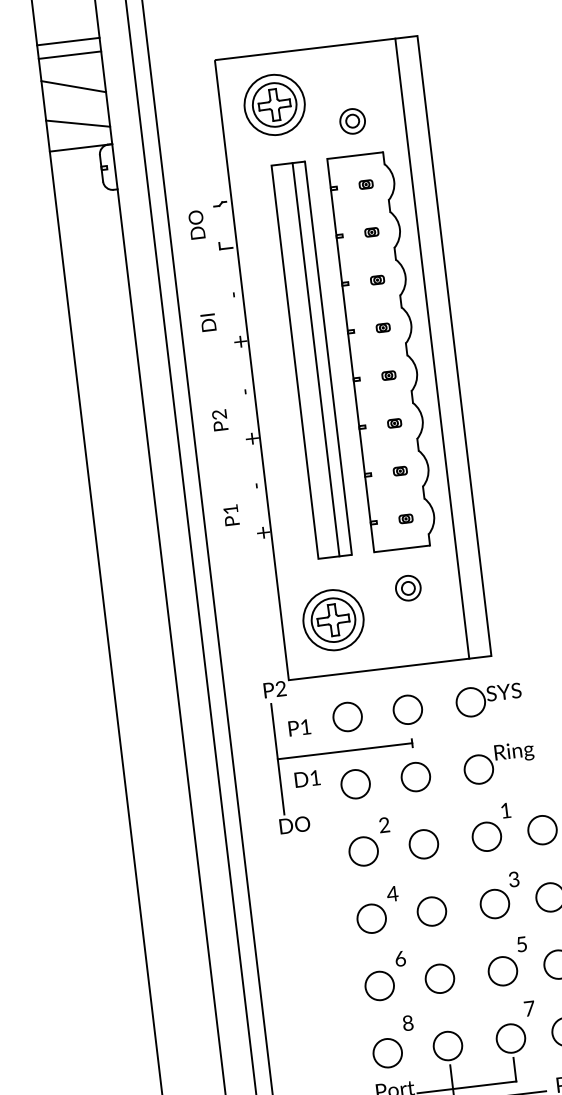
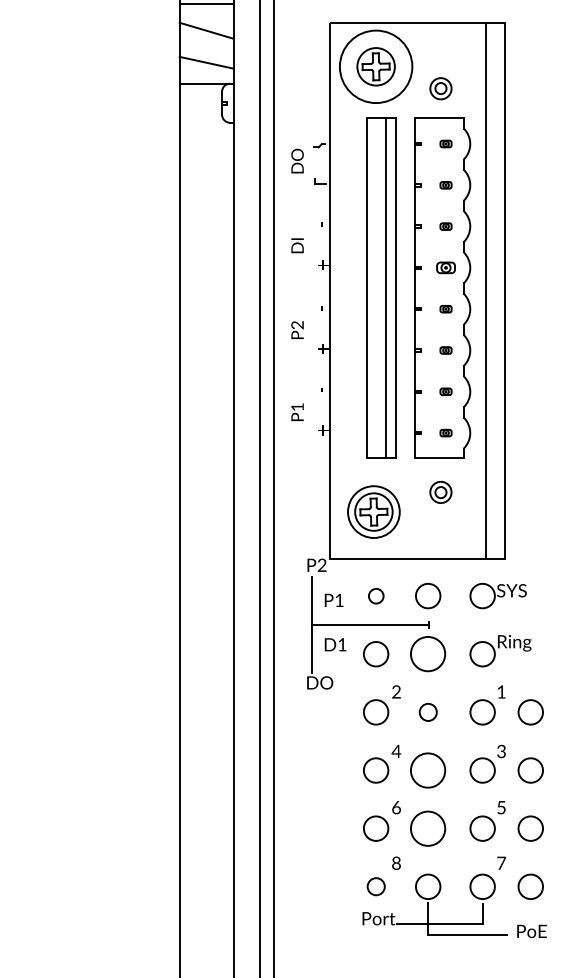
circle: (275, 104) -> (376, 66), size x1.4
part: (382, 327) -> (445, 267), size x1.6
circle: (348, 717) -> (376, 596), size x0.6
circle: (416, 777) -> (428, 654), size x1.4
circle: (424, 844) -> (428, 712), size x0.7
circle: (432, 911) -> (428, 770), size x1.4
circle: (440, 978) -> (428, 828), size x1.4
circle: (388, 1052) -> (376, 886), size x0.7

